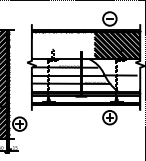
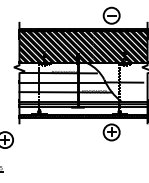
hatch: (62, 45) -> (55, 47), added

